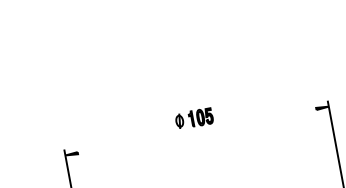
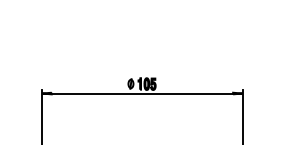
line: (197, 130) -> (142, 93), added

